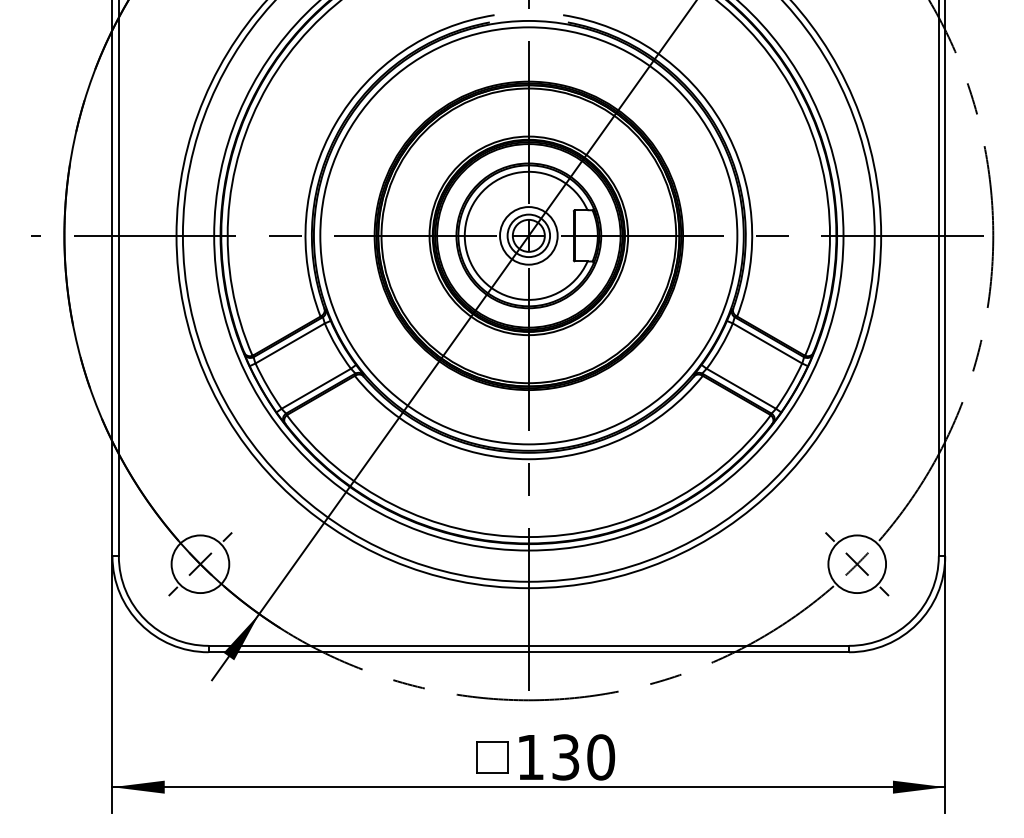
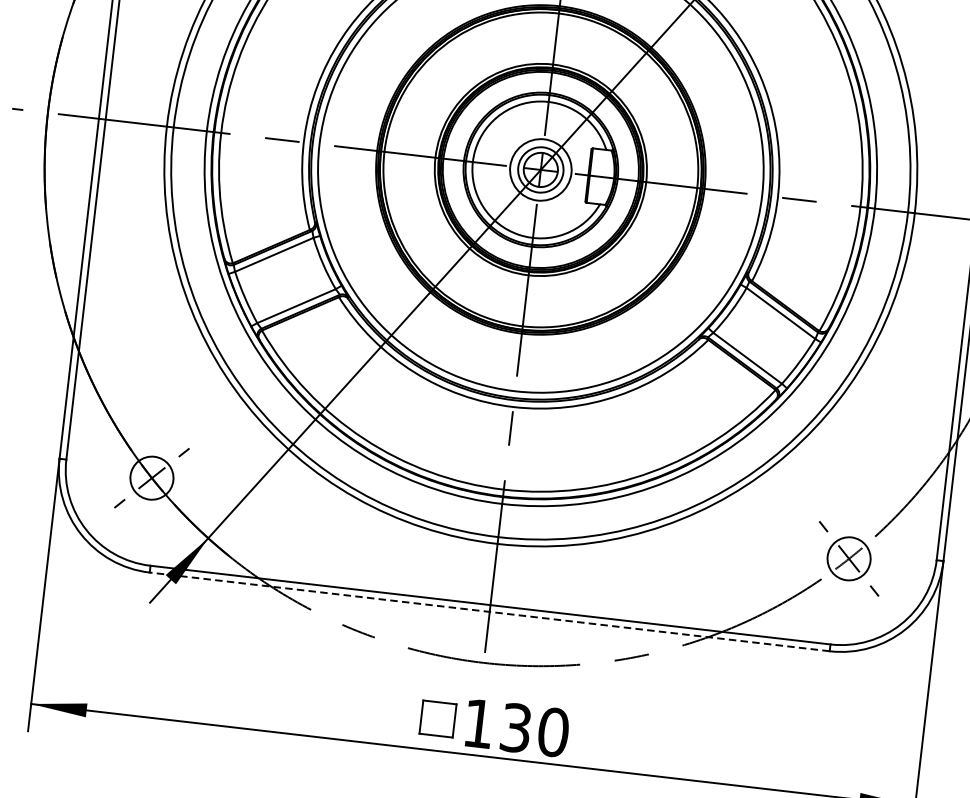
circle: (200, 564) -> (151, 478), size x0.7
circle: (857, 564) -> (849, 559), size x0.7
line: (528, 652) -> (489, 612), solid -> dashed

